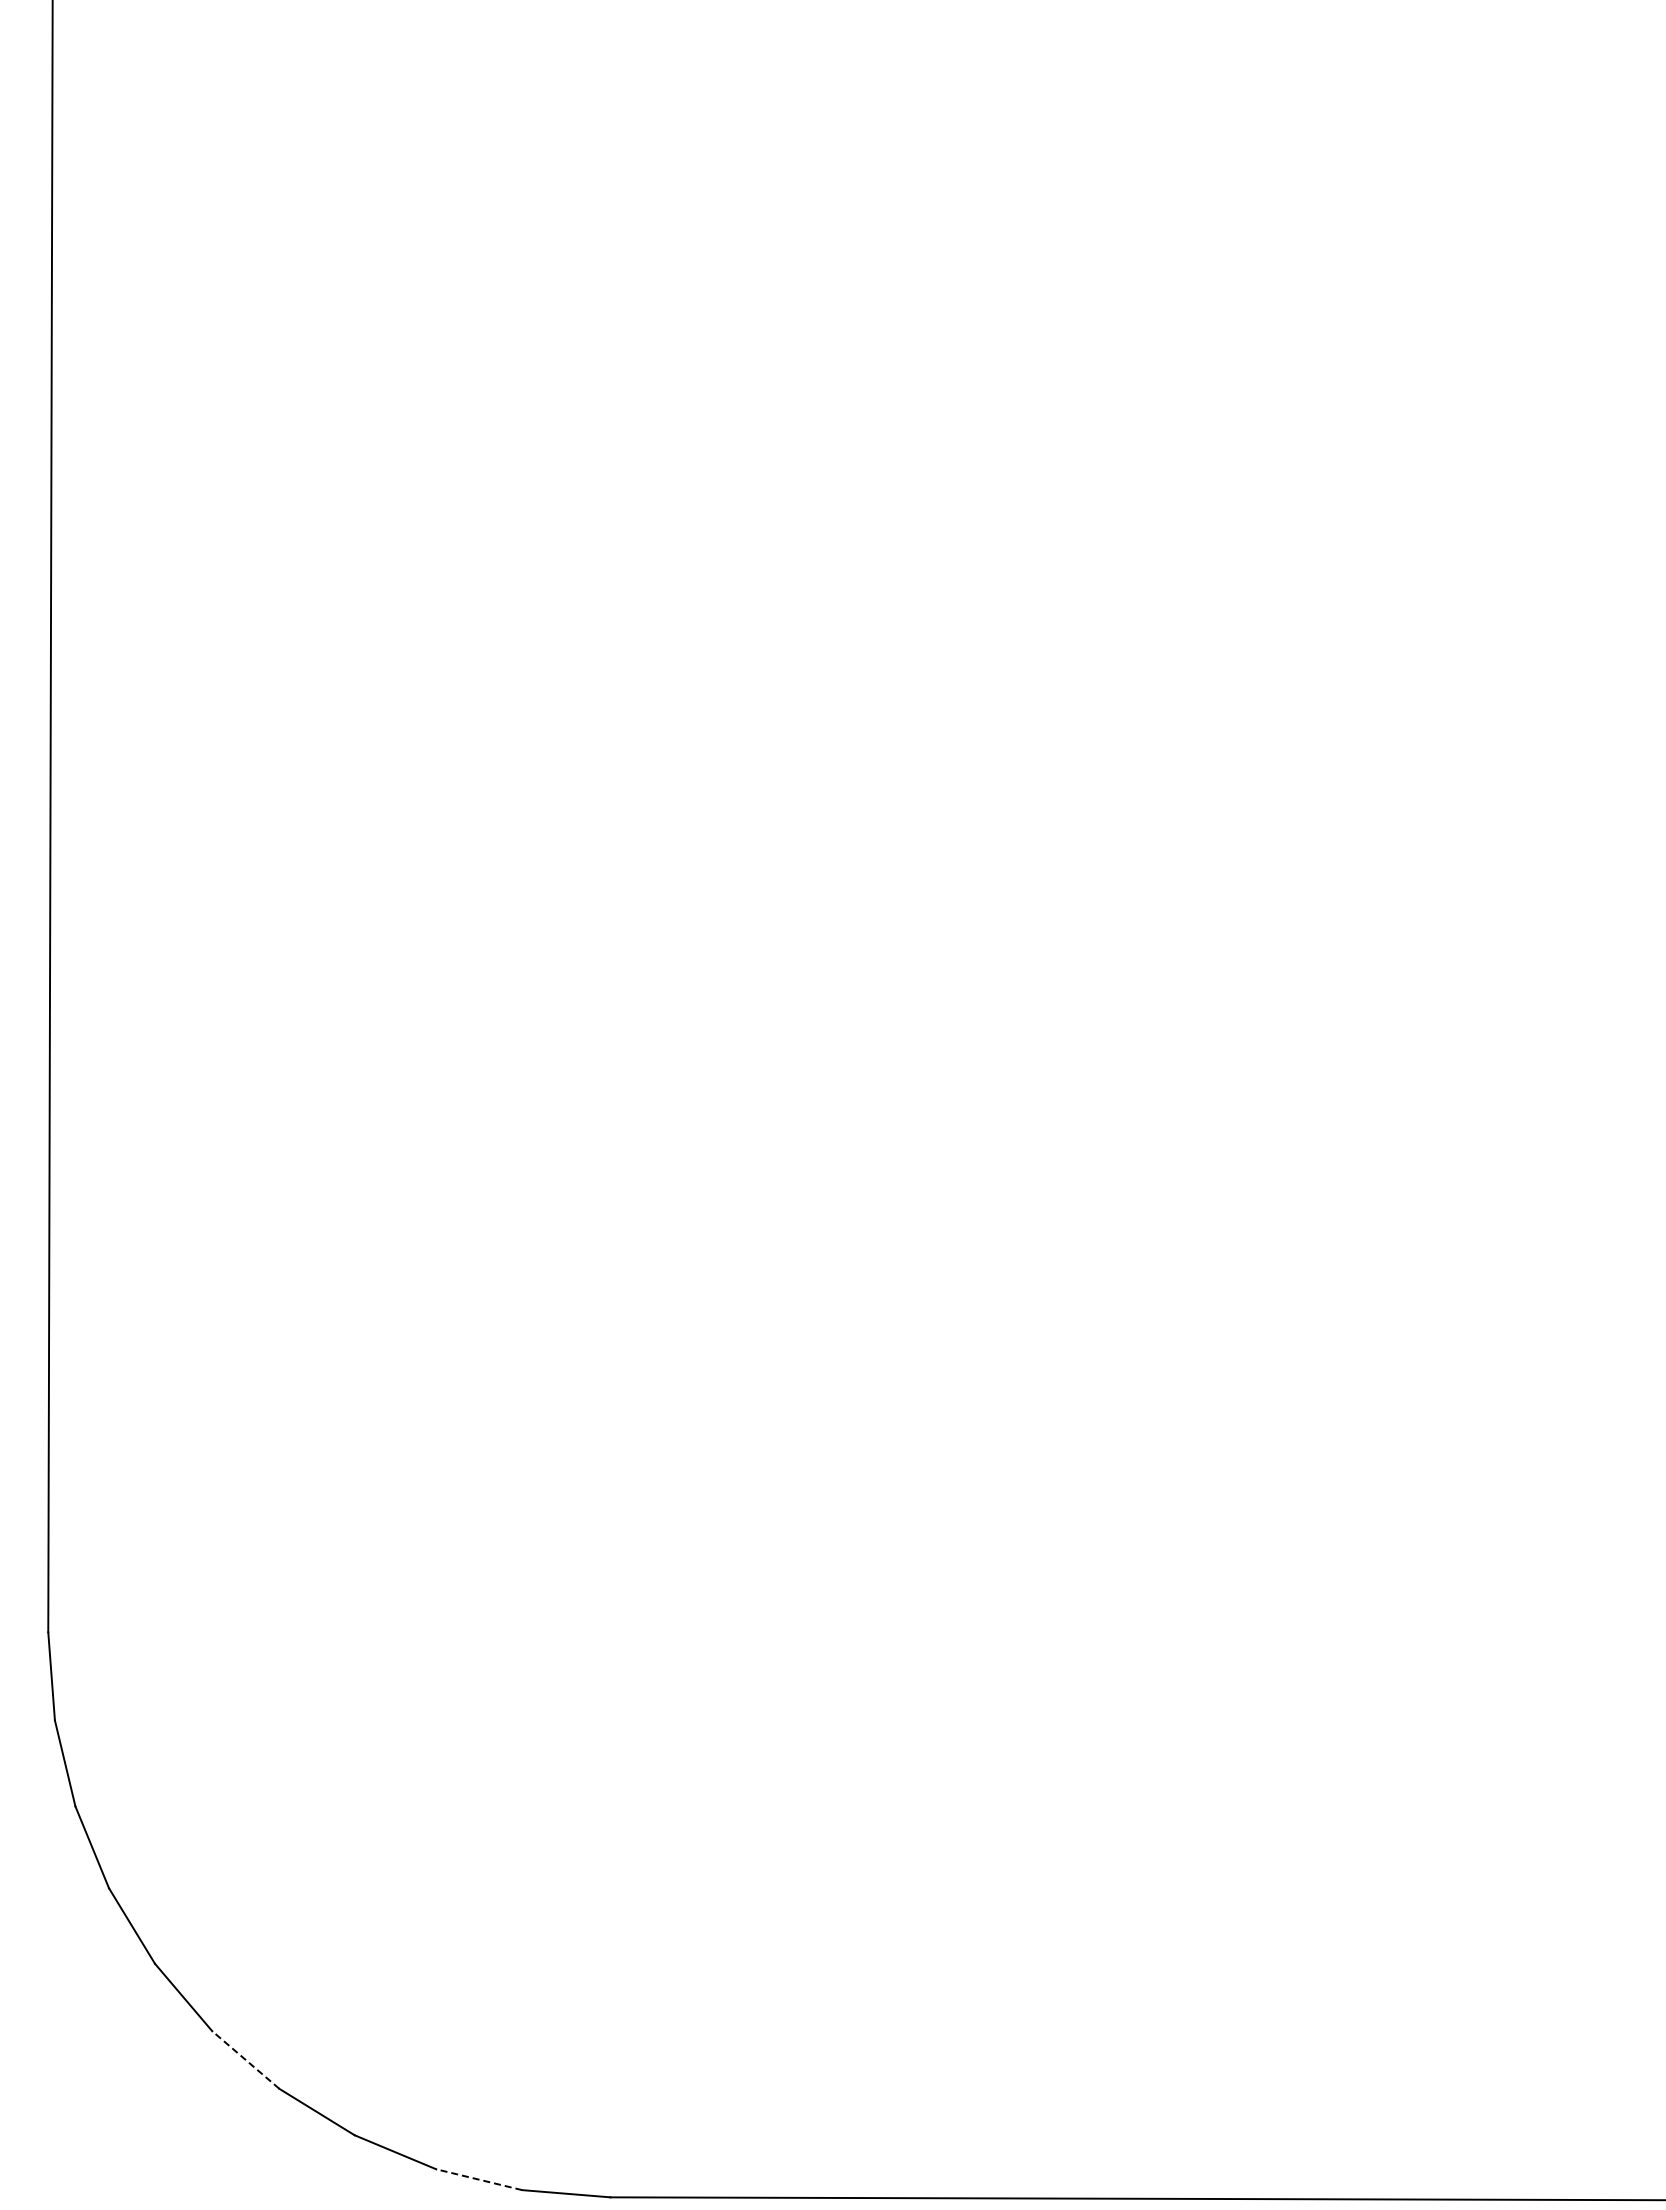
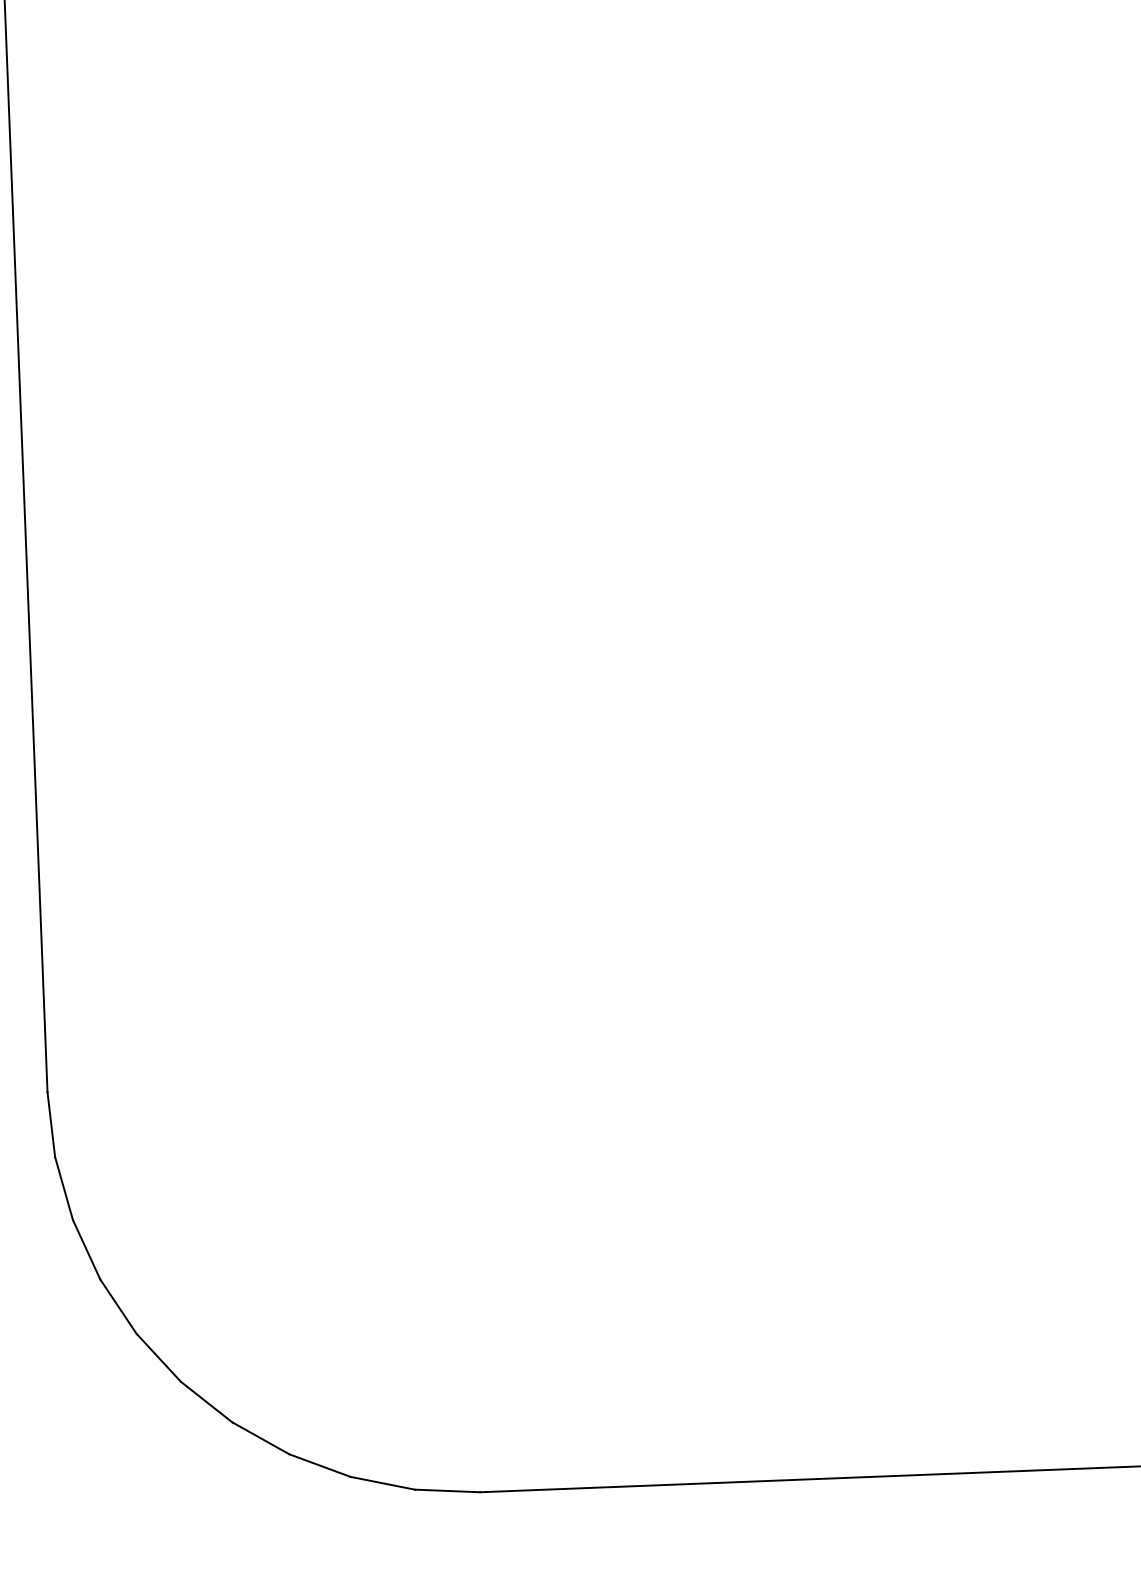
line: (245, 2059) -> (206, 1401), dashed -> solid
line: (478, 2179) -> (382, 1483), dashed -> solid

